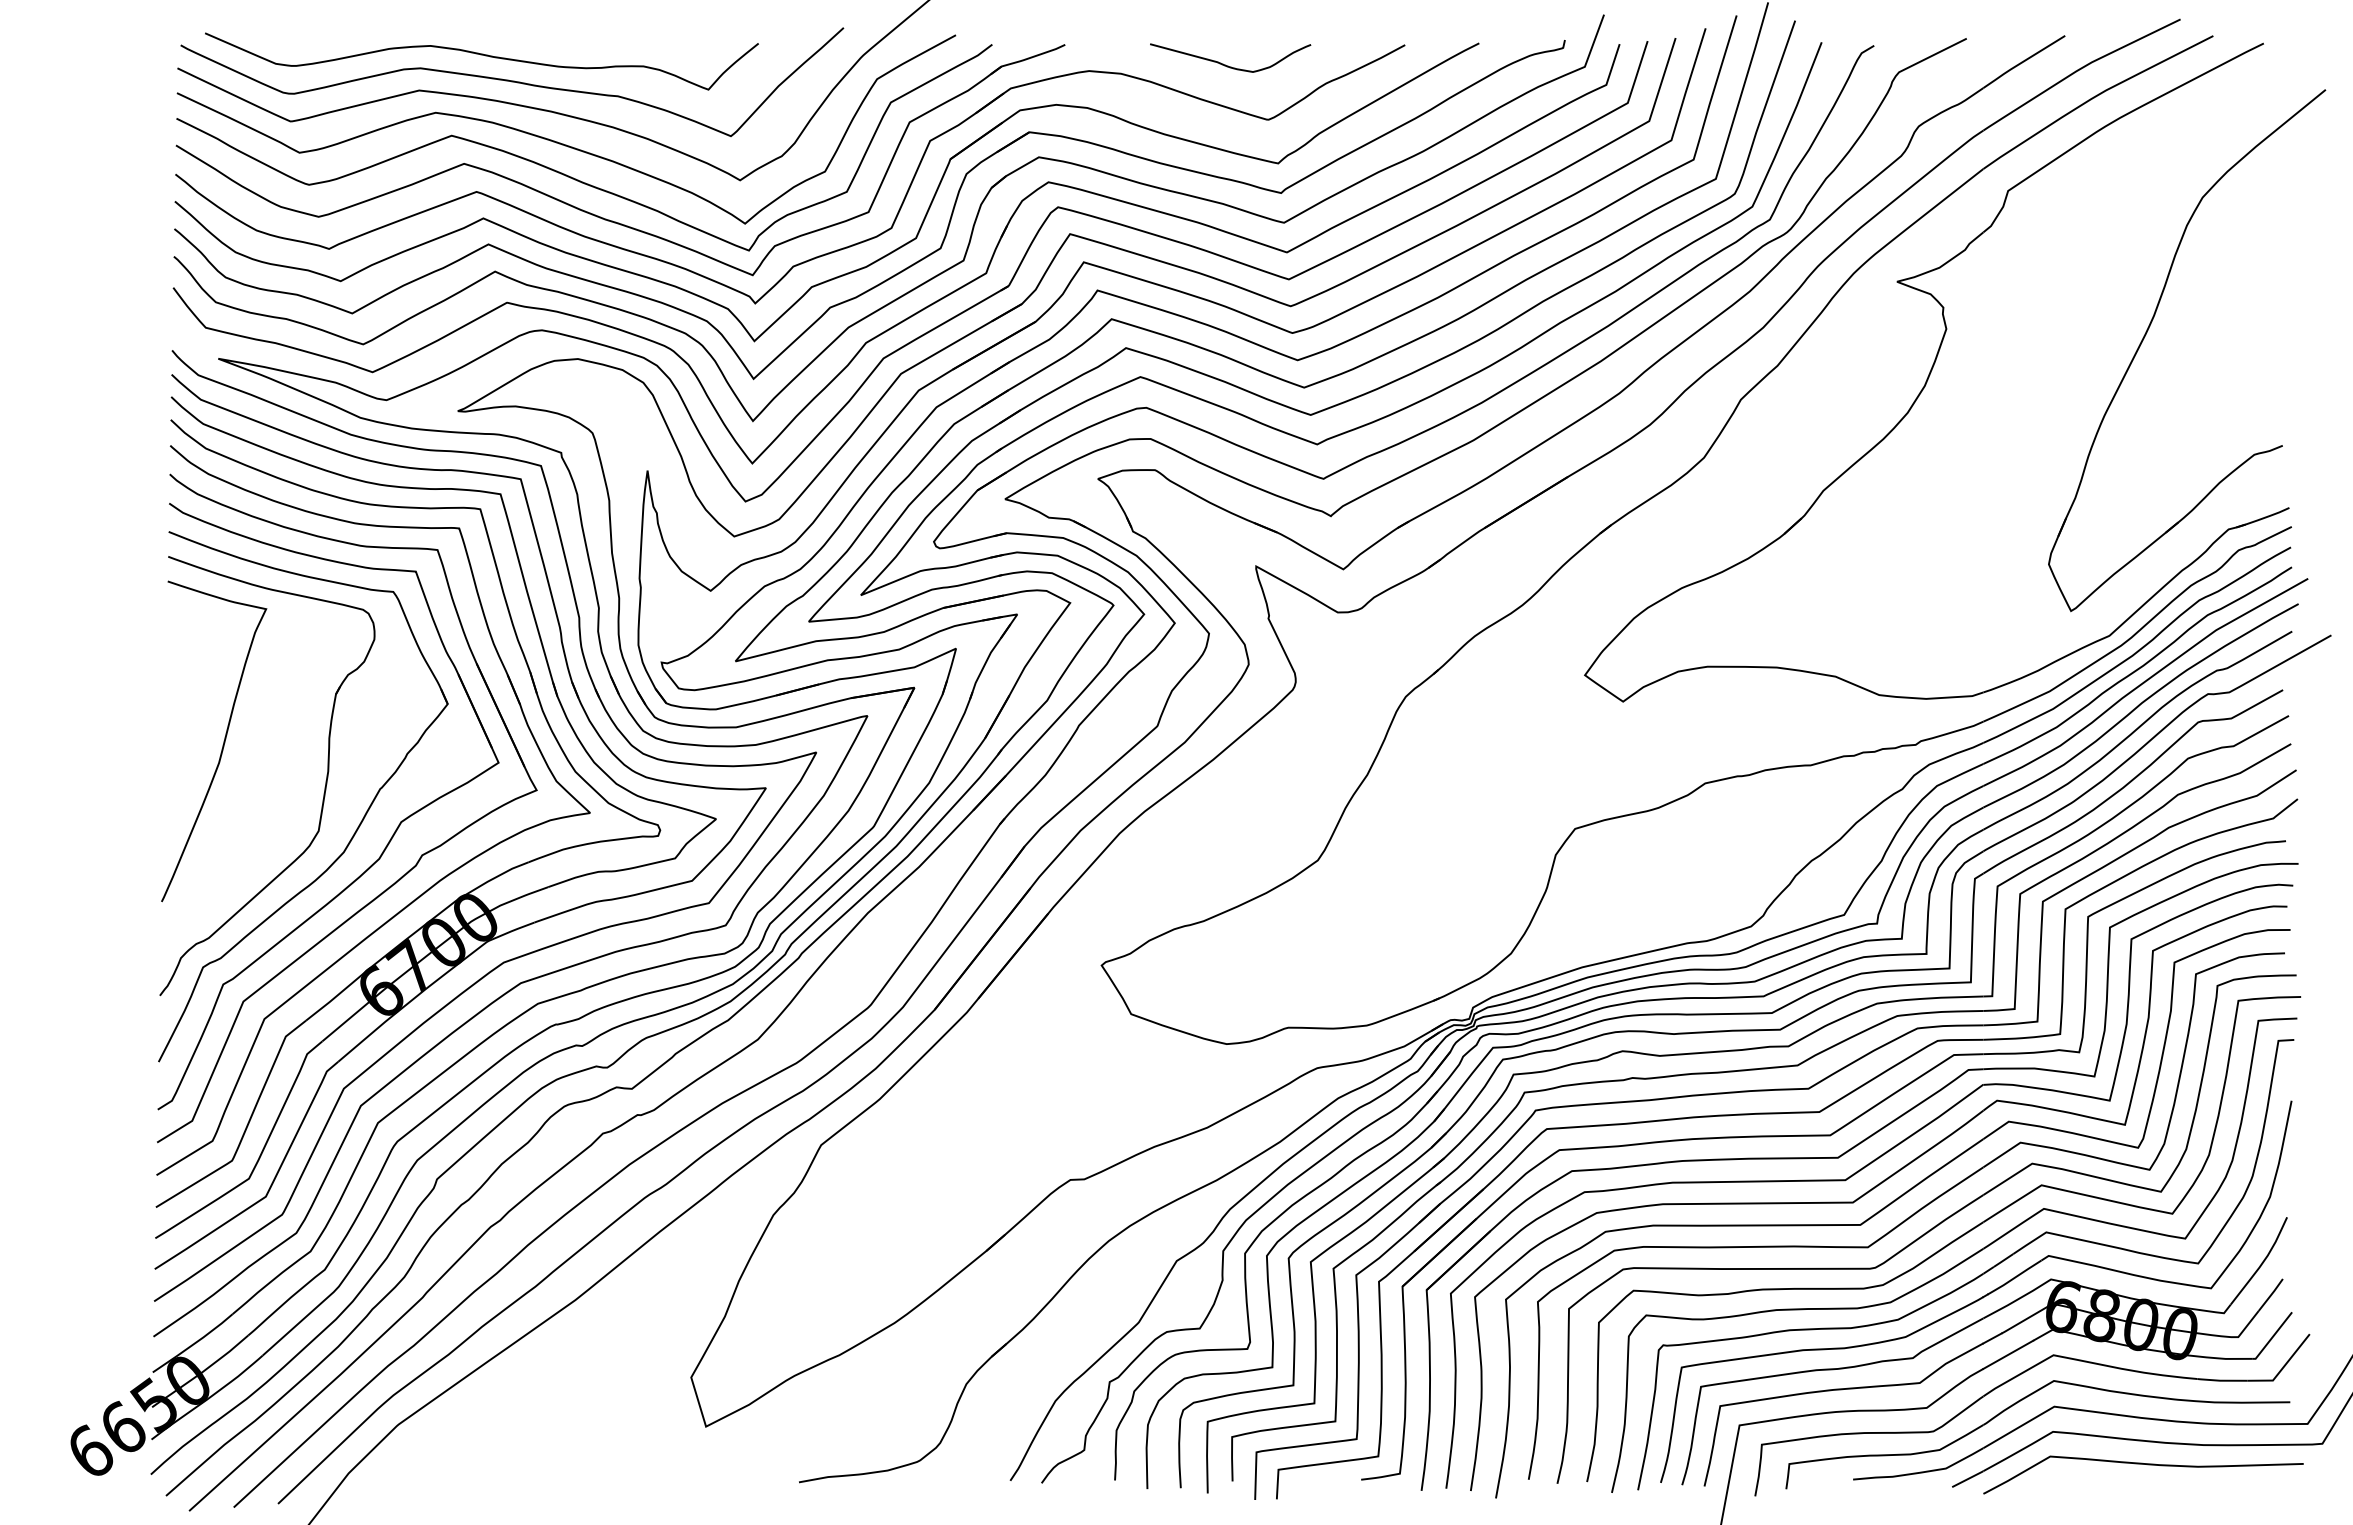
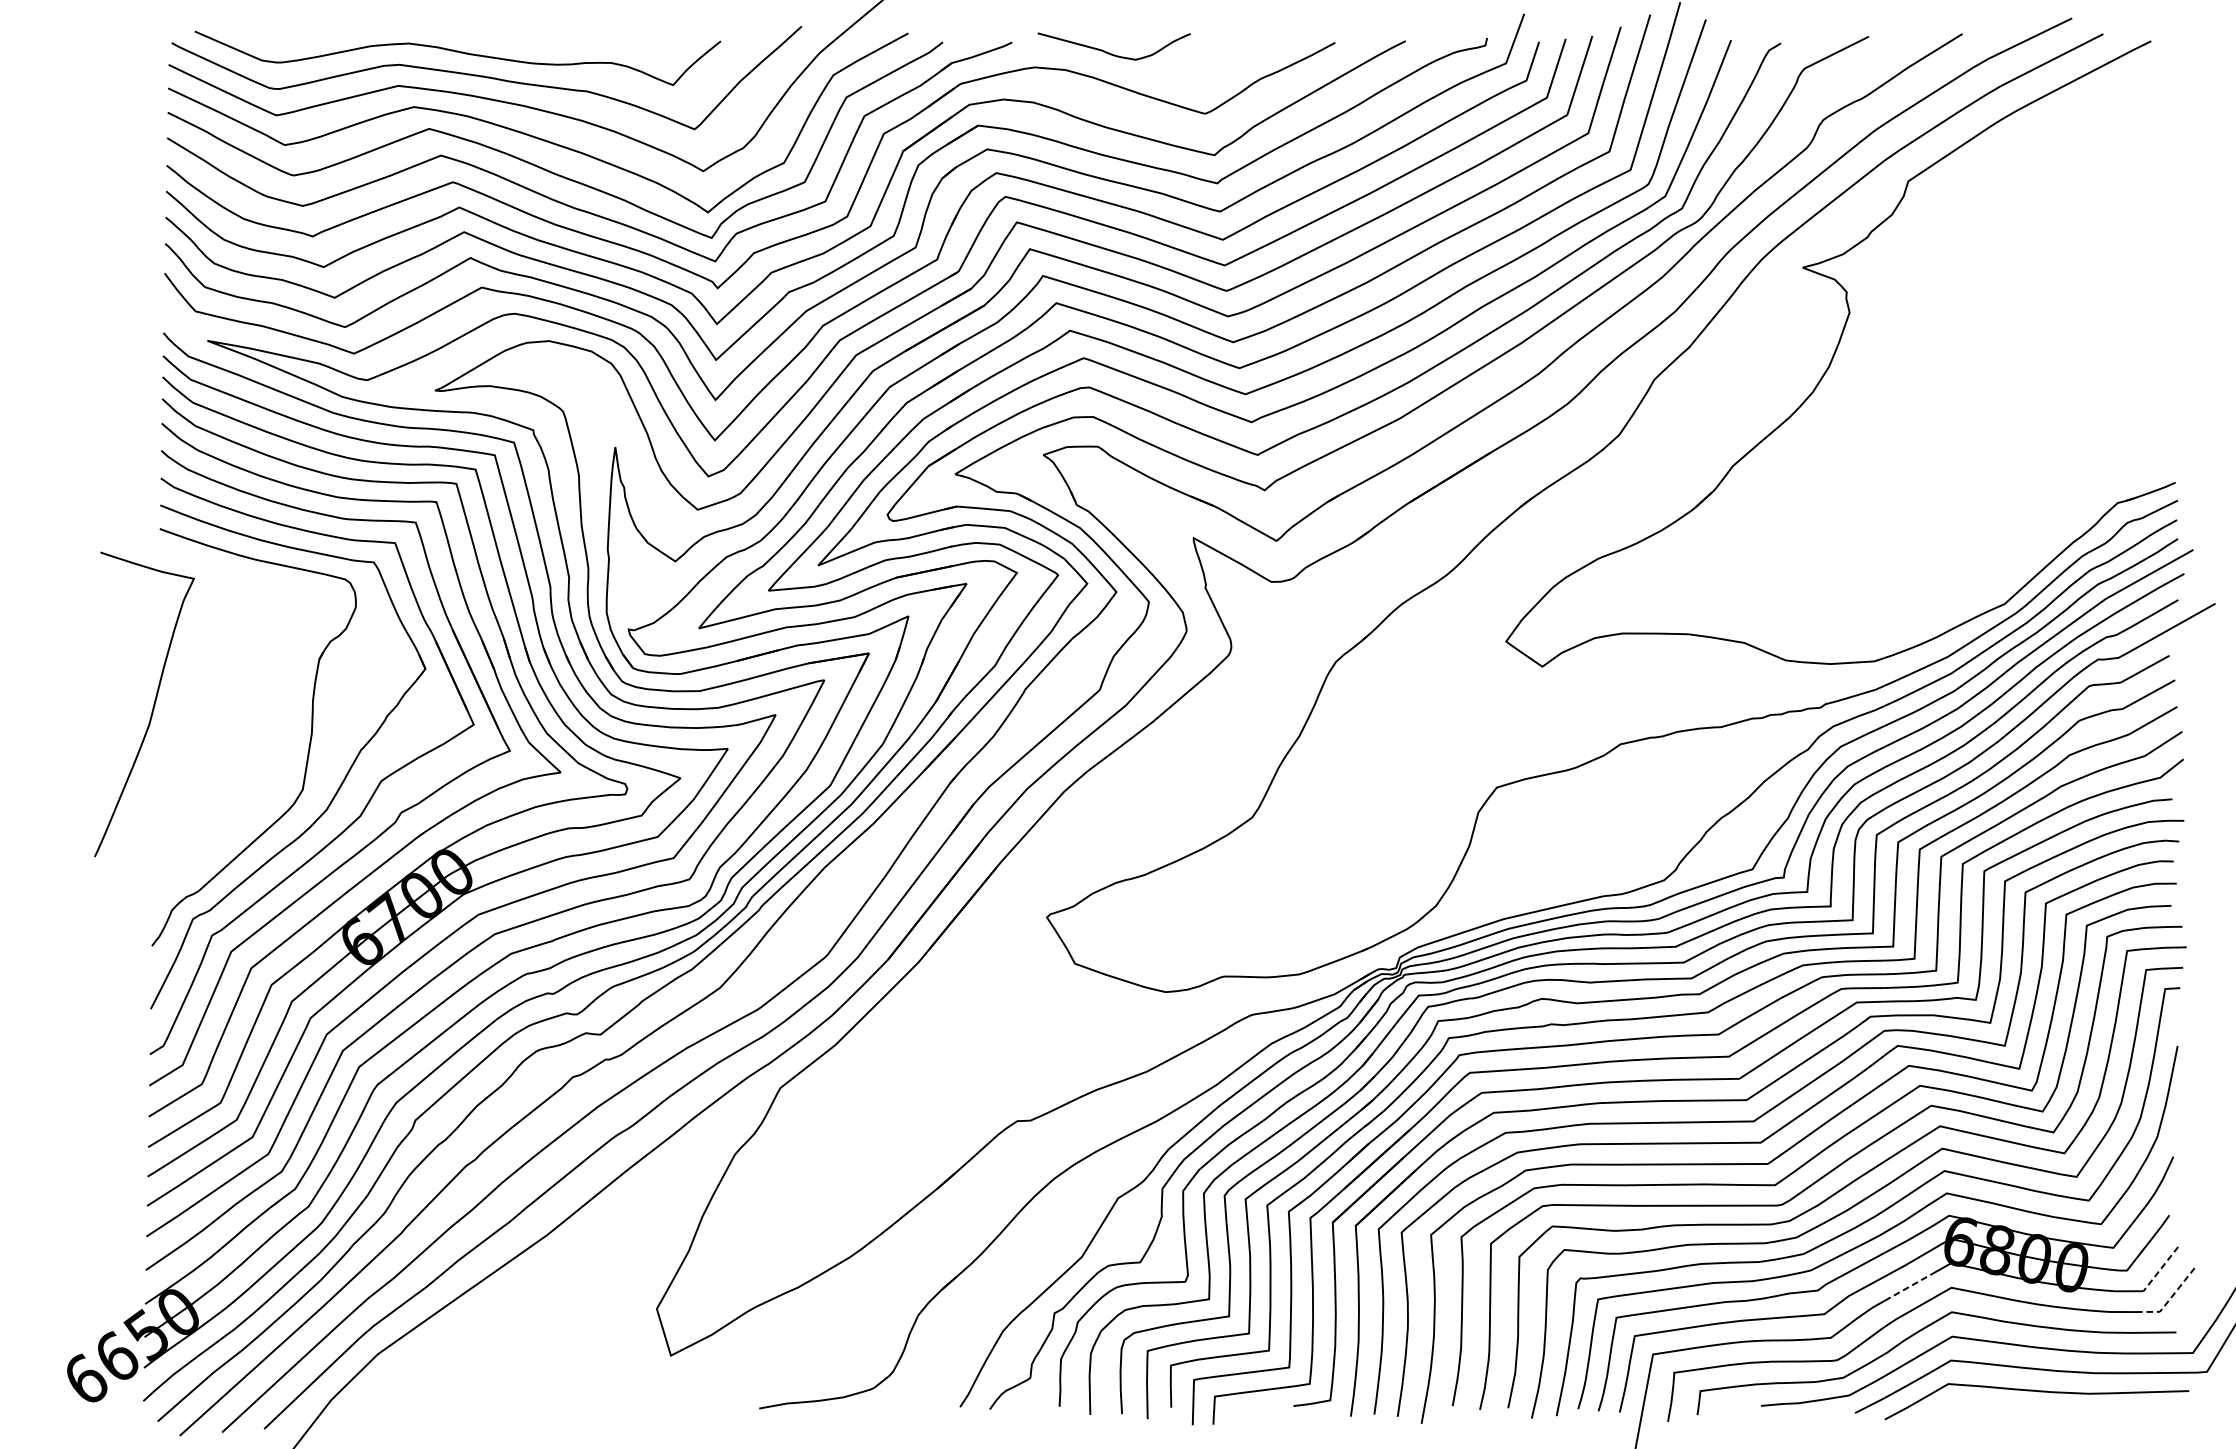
curve: (1228, 65) -> (1112, 53), moved
part: (2148, 330) -> (2041, 313), removed
curve: (222, 745) -> (152, 708), moved
line: (2272, 1337) -> (2159, 1270), solid -> dashed
line: (2008, 1354) -> (1908, 1287), solid -> dashed
line: (2283, 1367) -> (2169, 1299), solid -> dashed

